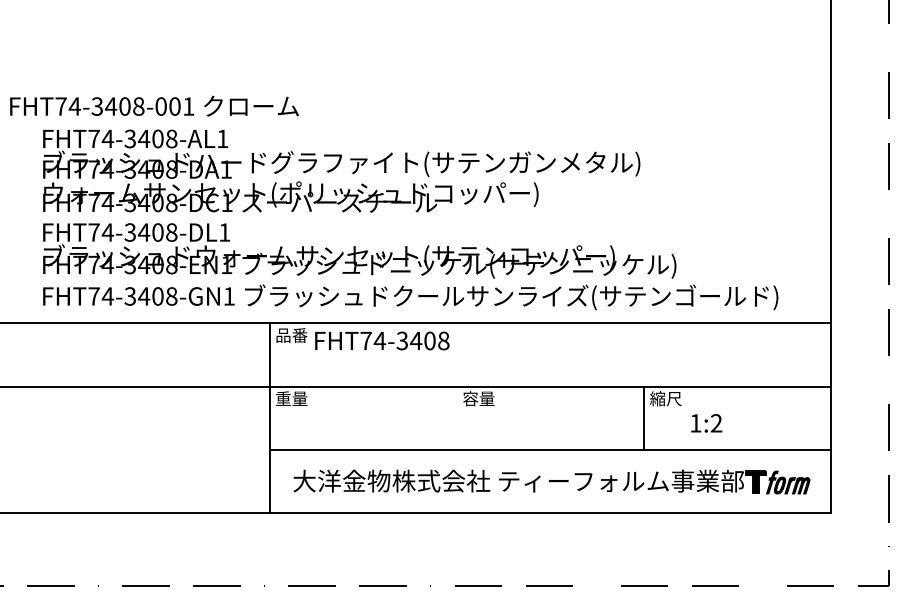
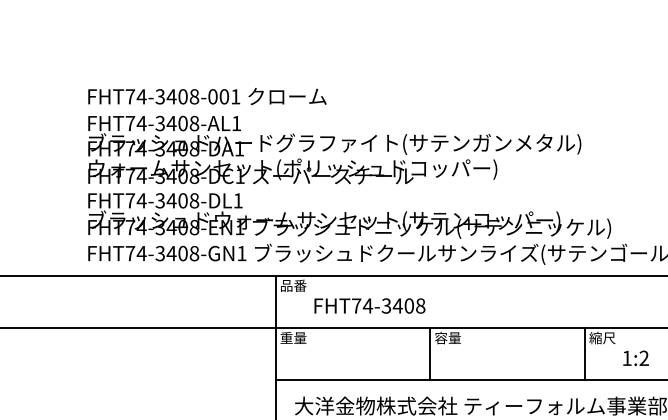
text: (154, 105) -> (207, 95), moved
text: (382, 340) -> (370, 305), moved
line: (457, 418) -> (430, 354), added

